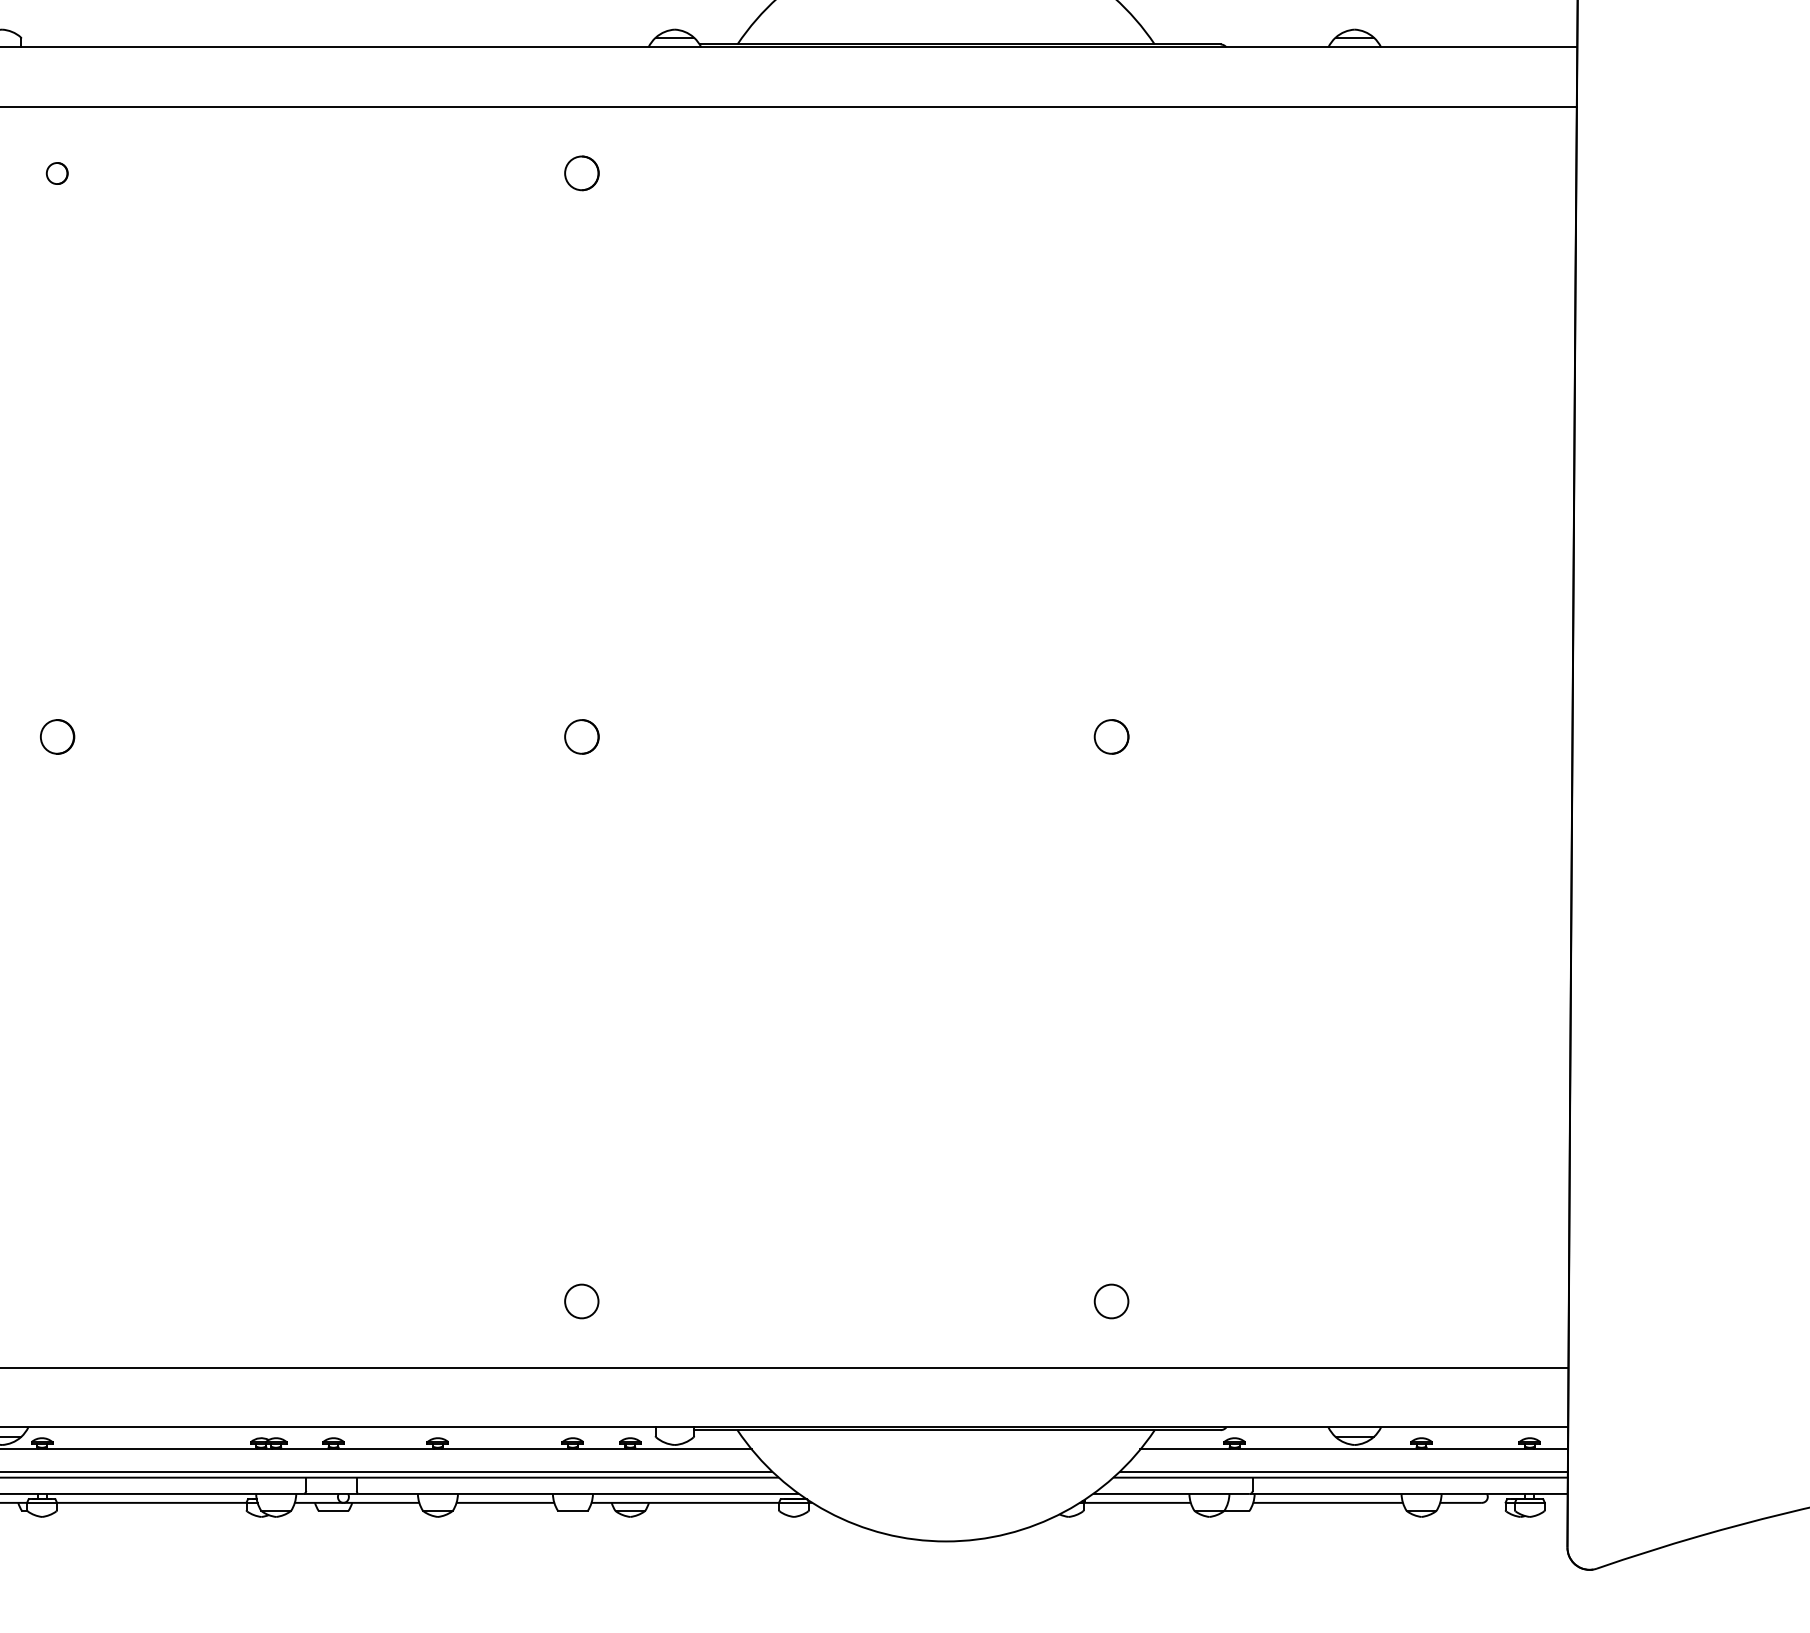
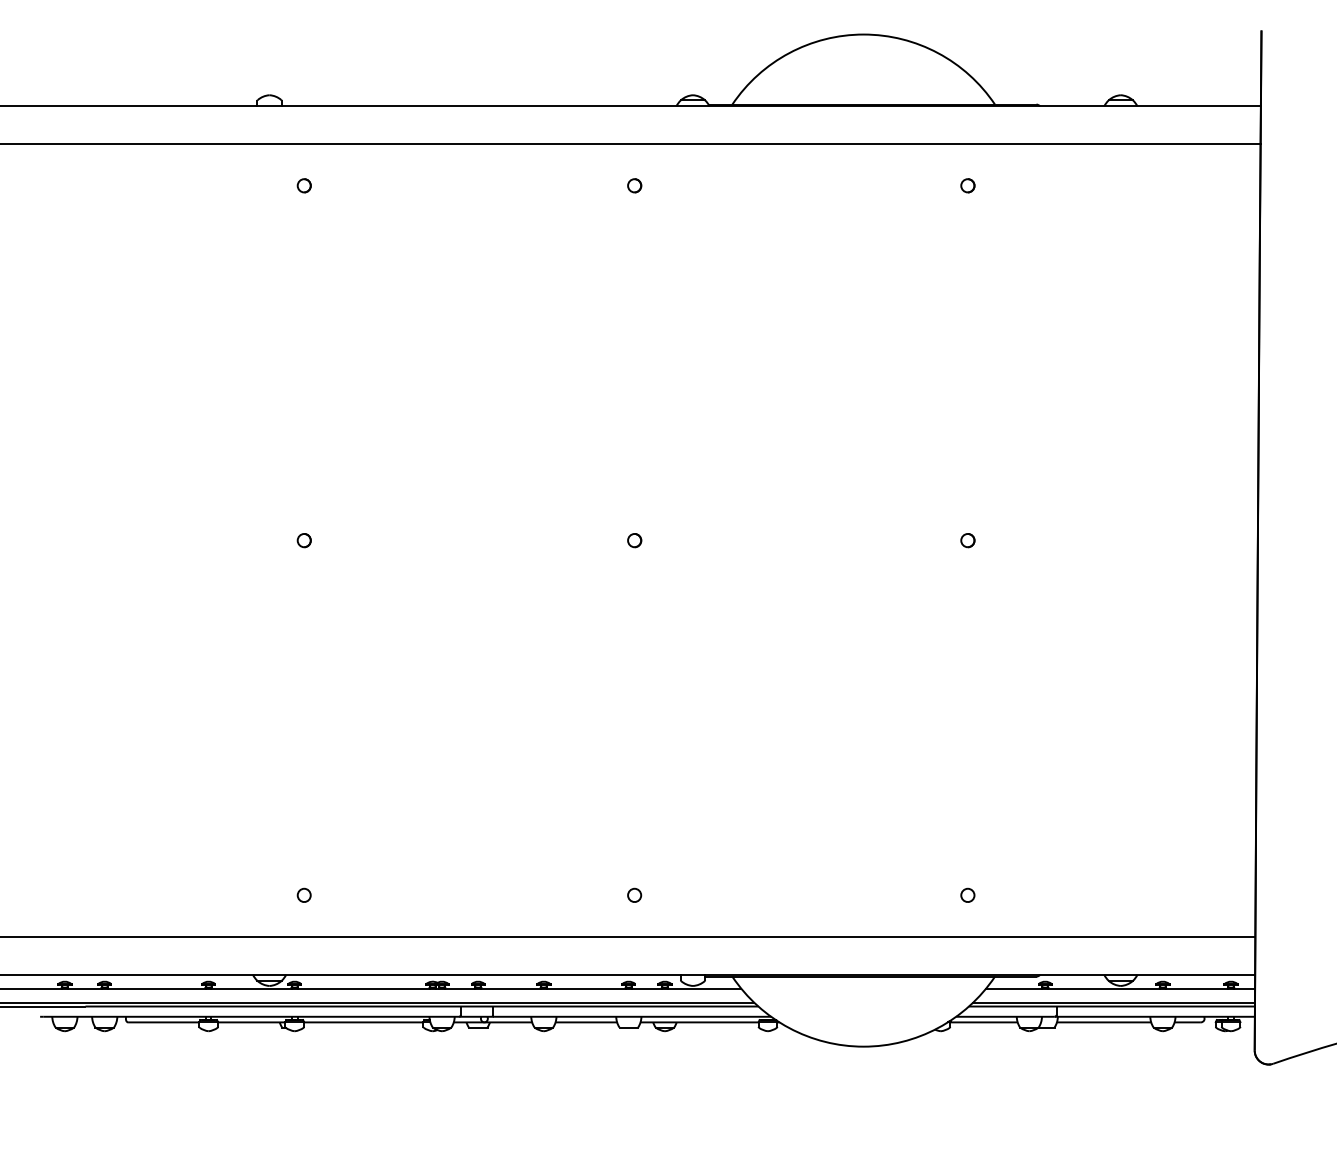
part: (581, 173) -> (634, 185), size x0.62
part: (1111, 173) -> (967, 185), added
part: (55, 737) -> (303, 540), size x0.62
part: (581, 737) -> (634, 540), size x0.62
part: (1111, 737) -> (967, 540), size x0.62
part: (55, 1299) -> (303, 894), added
part: (581, 1299) -> (634, 894), size x0.62
part: (1111, 1299) -> (967, 894), size x0.62

